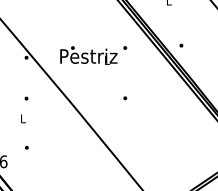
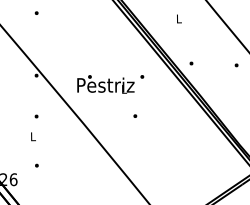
text: (93, 55) -> (110, 84), moved

